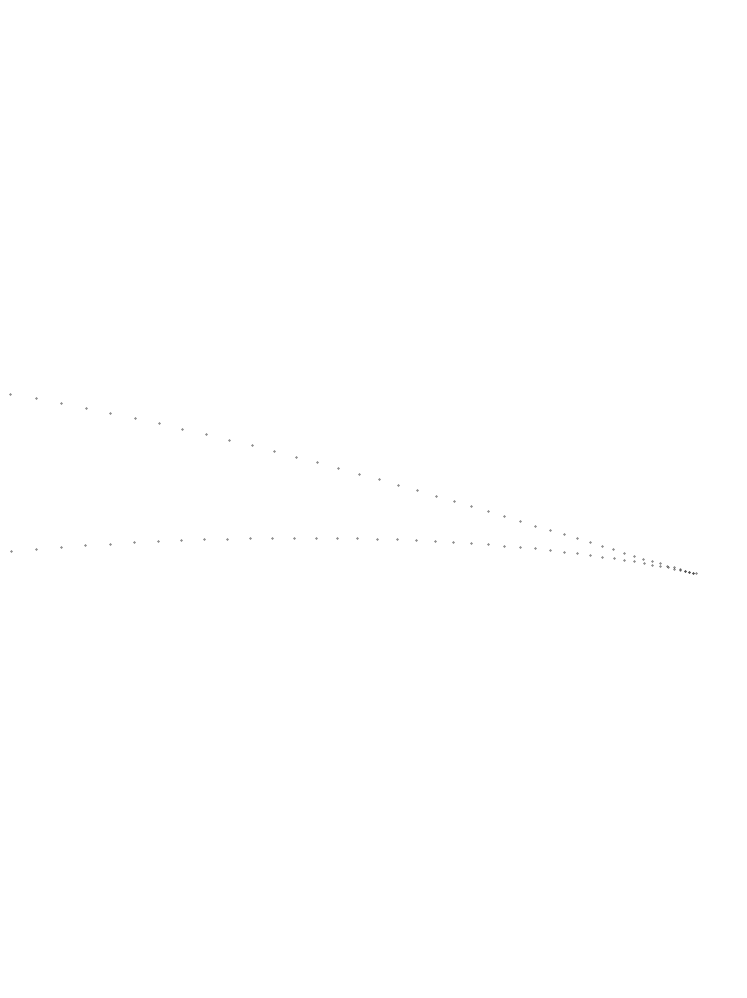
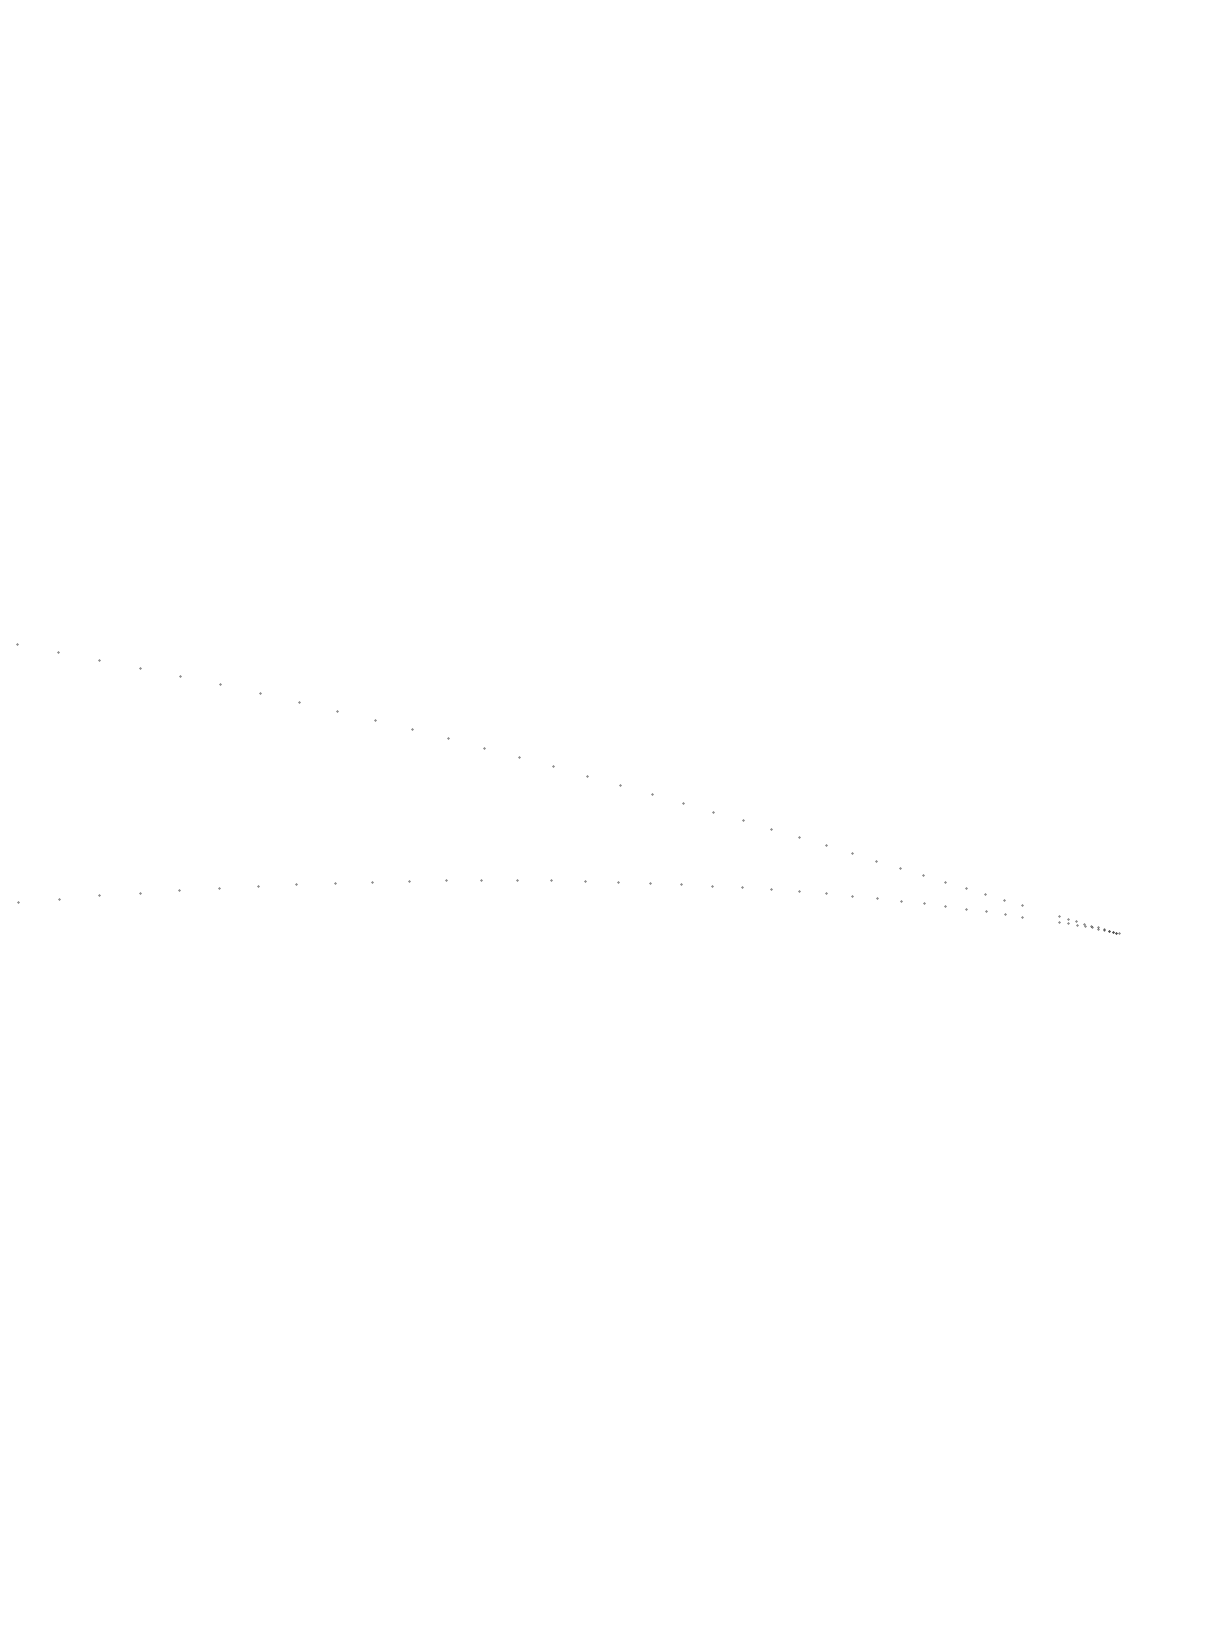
part: (665, 564) -> (1089, 924), size x0.6

